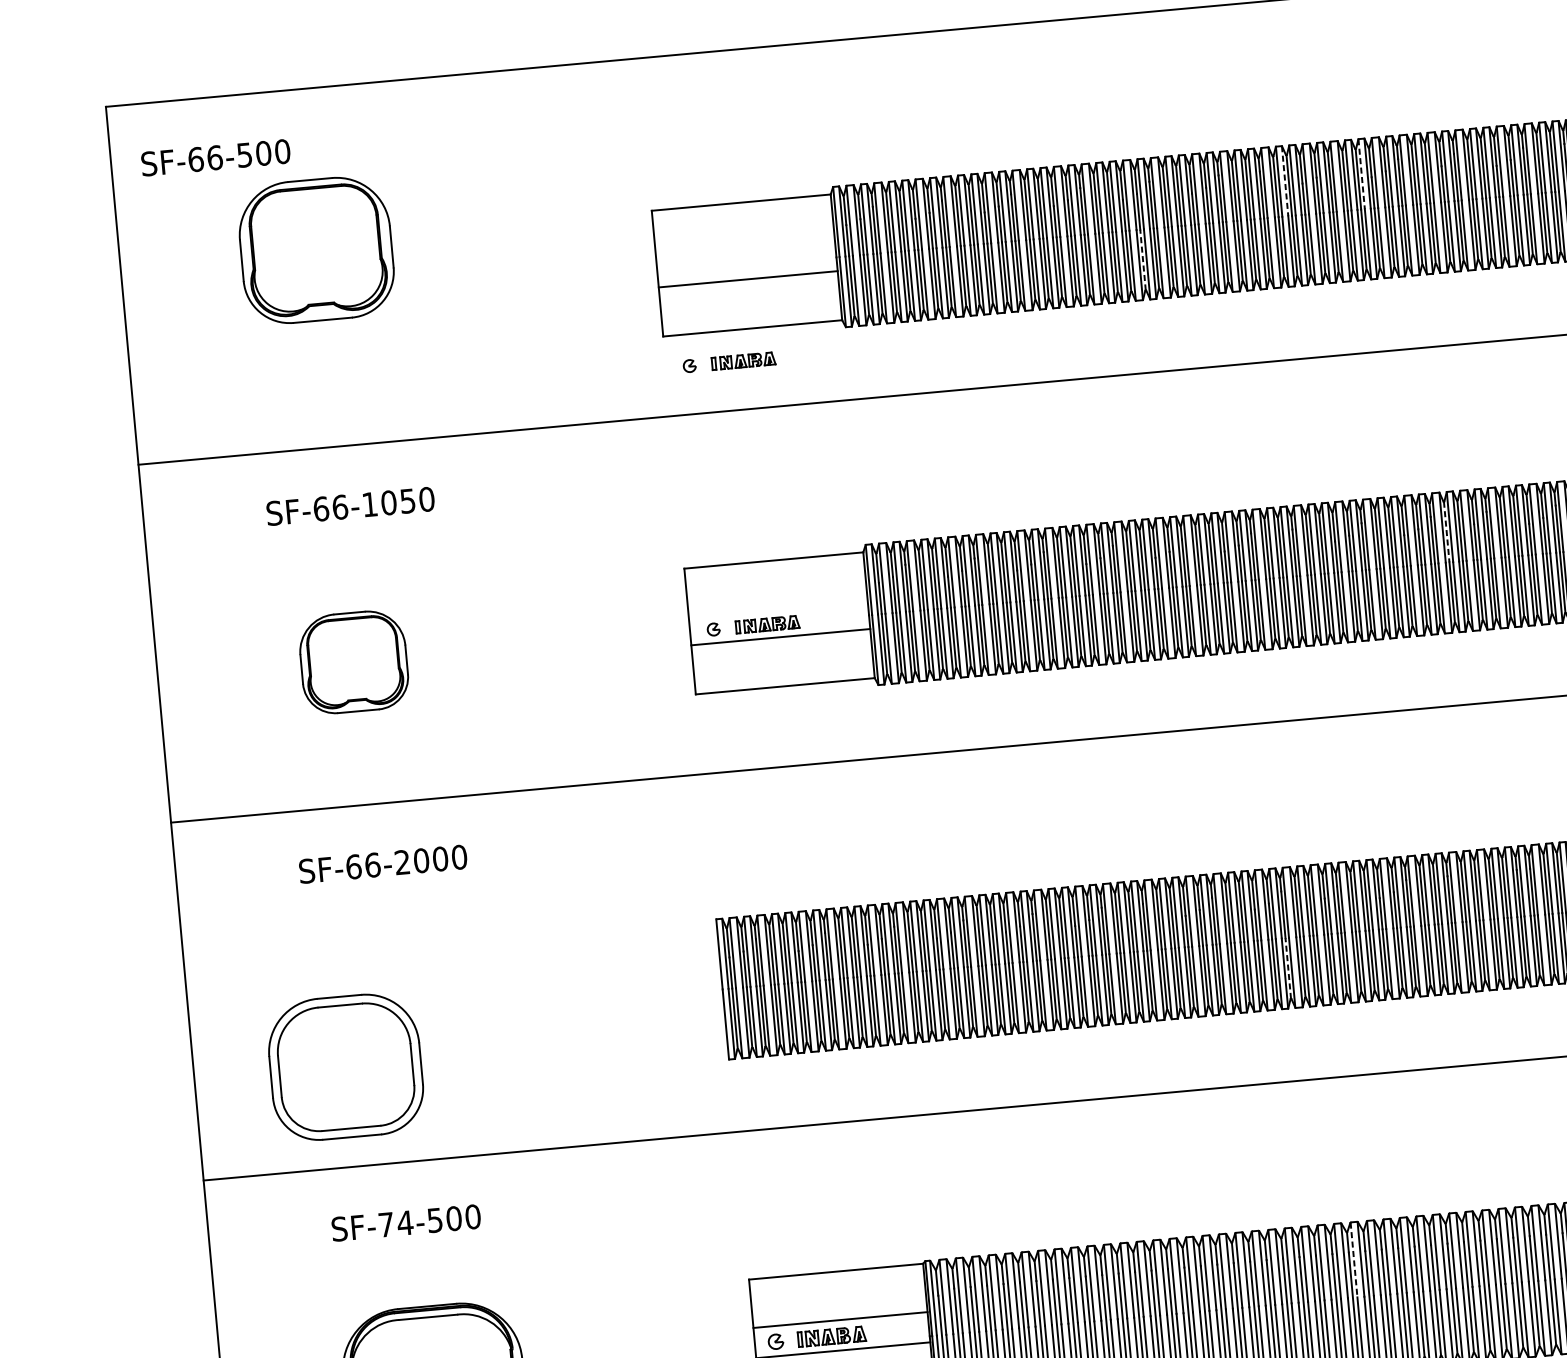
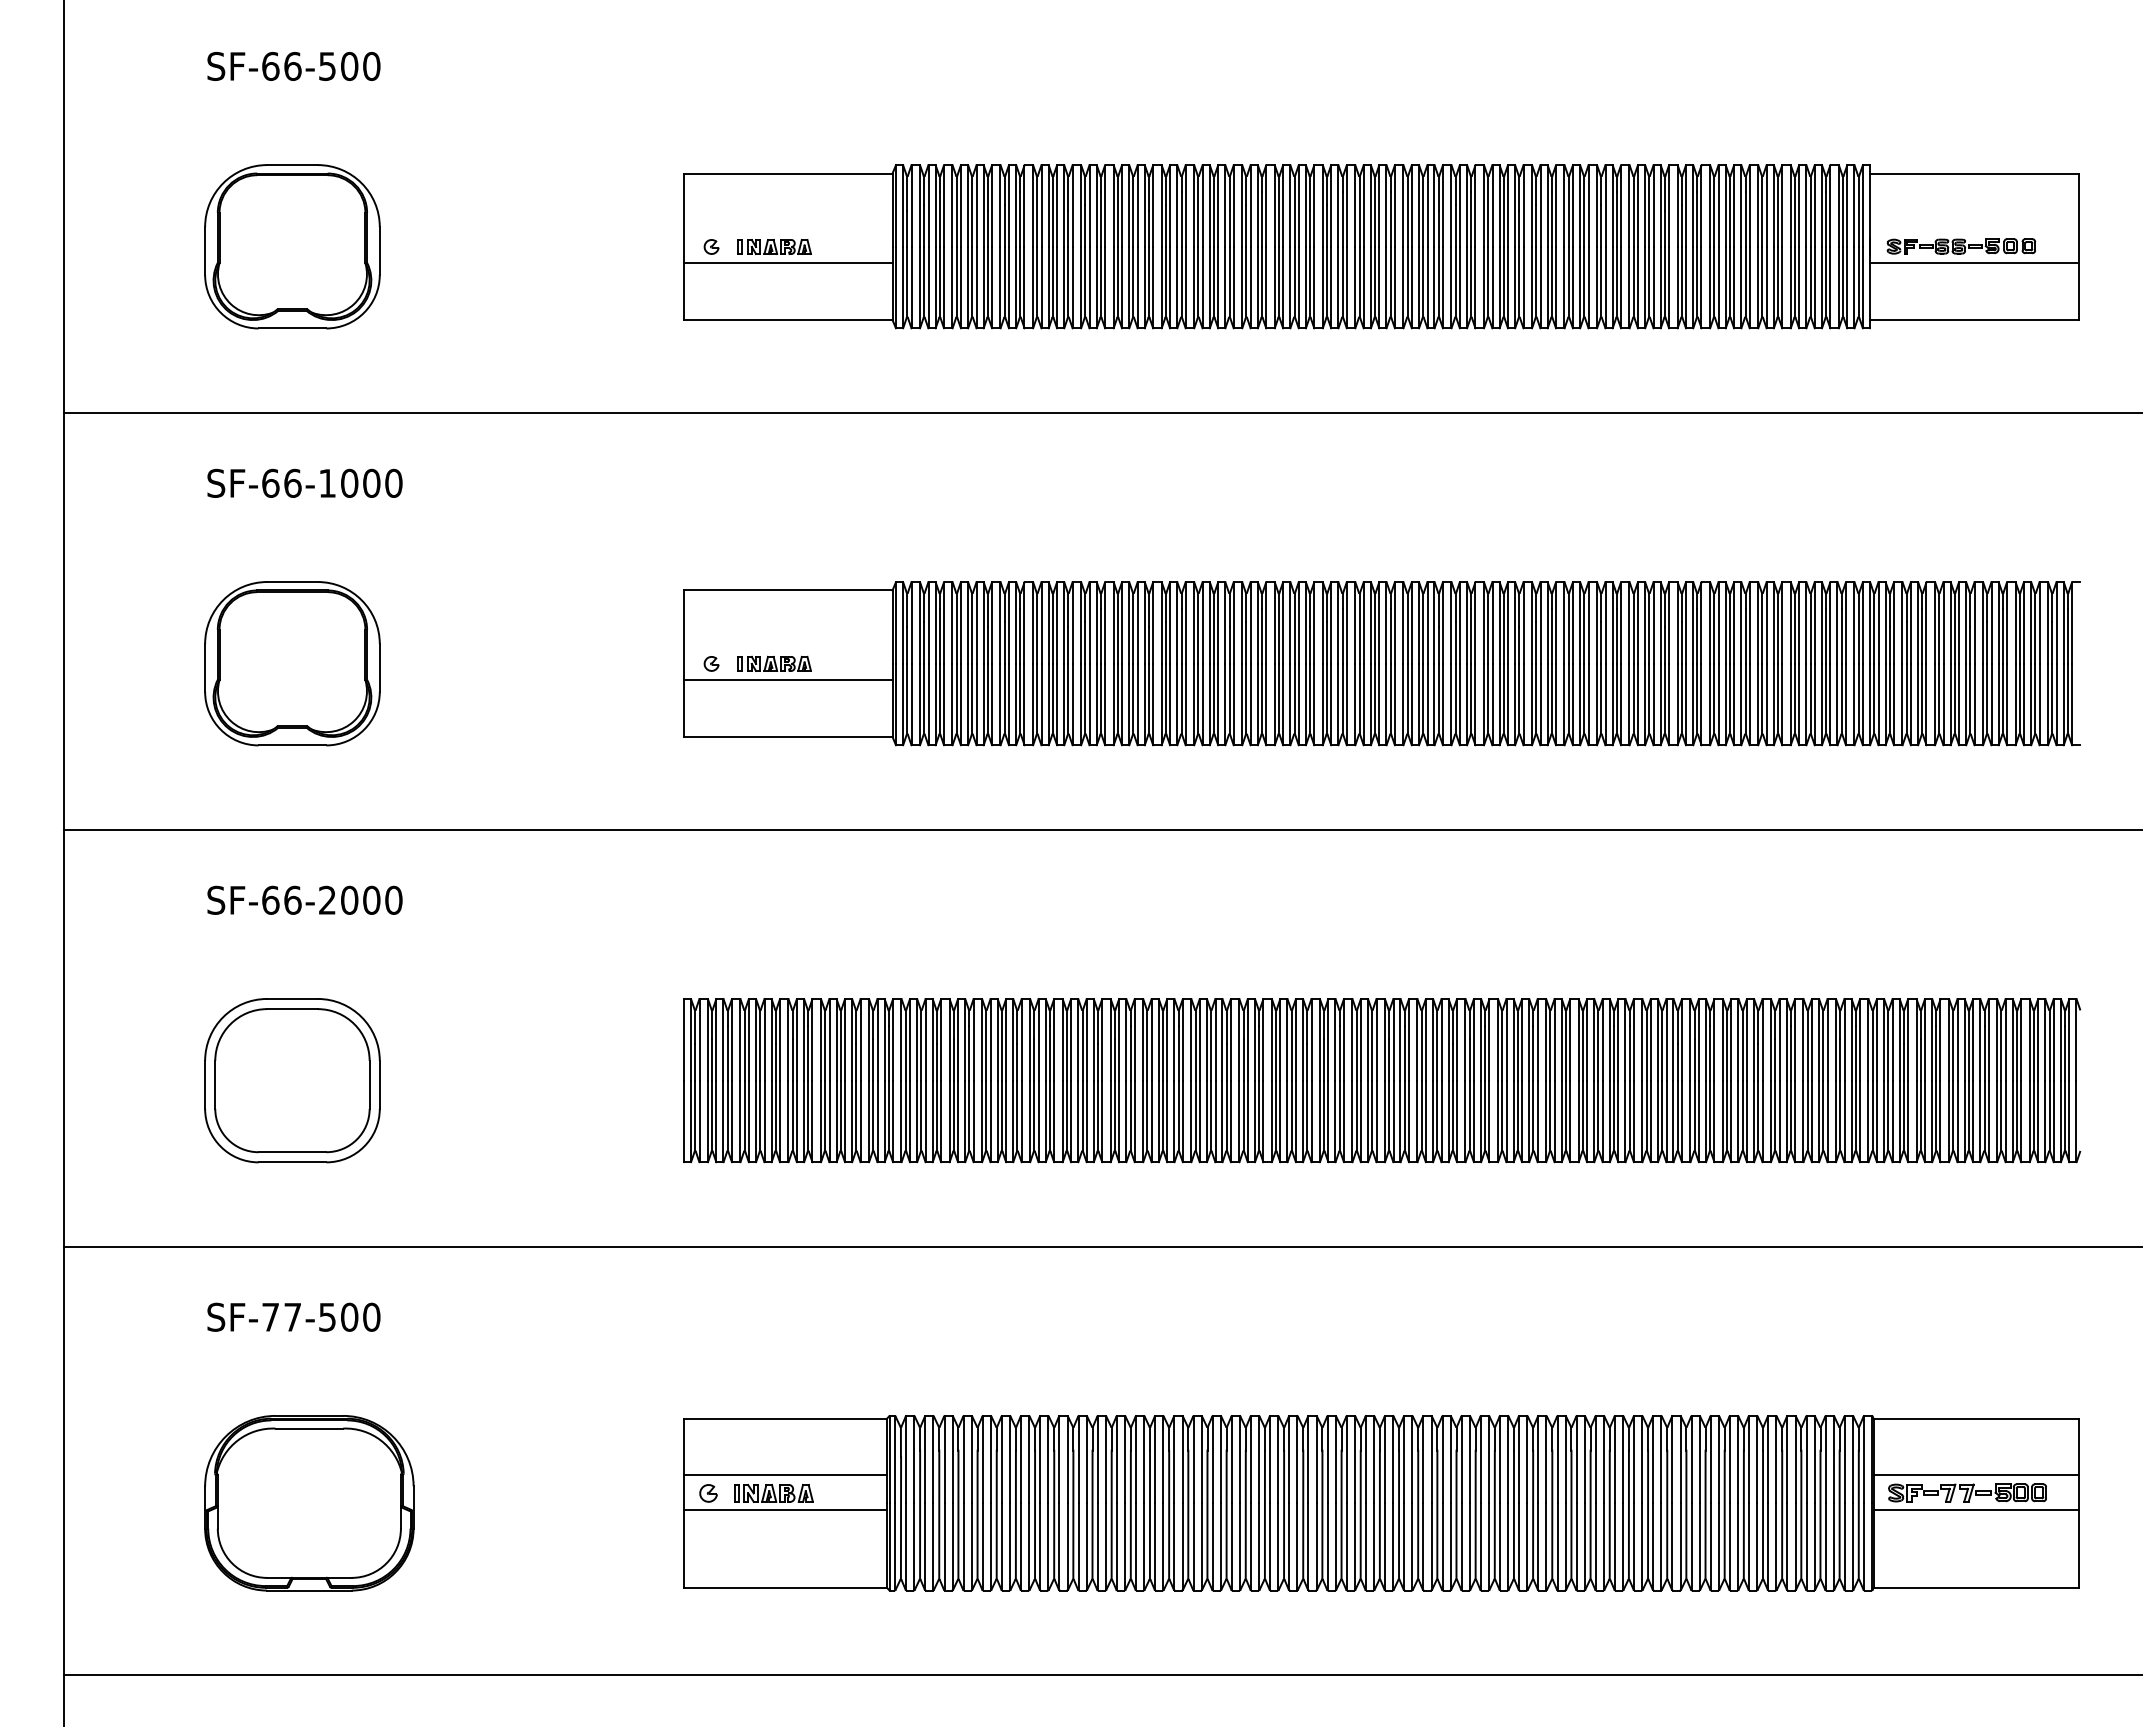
text: (215, 157) -> (293, 66), moved
line: (1362, 174) -> (1508, 206), dashed -> solid
line: (1284, 181) -> (1418, 206), dashed -> solid
part: (316, 249) -> (292, 246), moved
line: (1143, 259) -> (1246, 281), dashed -> solid
part: (729, 362) -> (757, 246), moved
text: (407, 500) -> (371, 482), SF-66-1050 -> SF-66-1000
line: (1446, 532) -> (1568, 628), dashed -> solid
part: (353, 661) -> (292, 663), size x1.43
line: (1287, 968) -> (1339, 1115), dashed -> solid
part: (345, 1066) -> (292, 1080), moved
text: (405, 1223) -> (292, 1317), SF-74-500 -> SF-77-500
line: (1354, 1259) -> (1385, 1459), dashed -> solid

